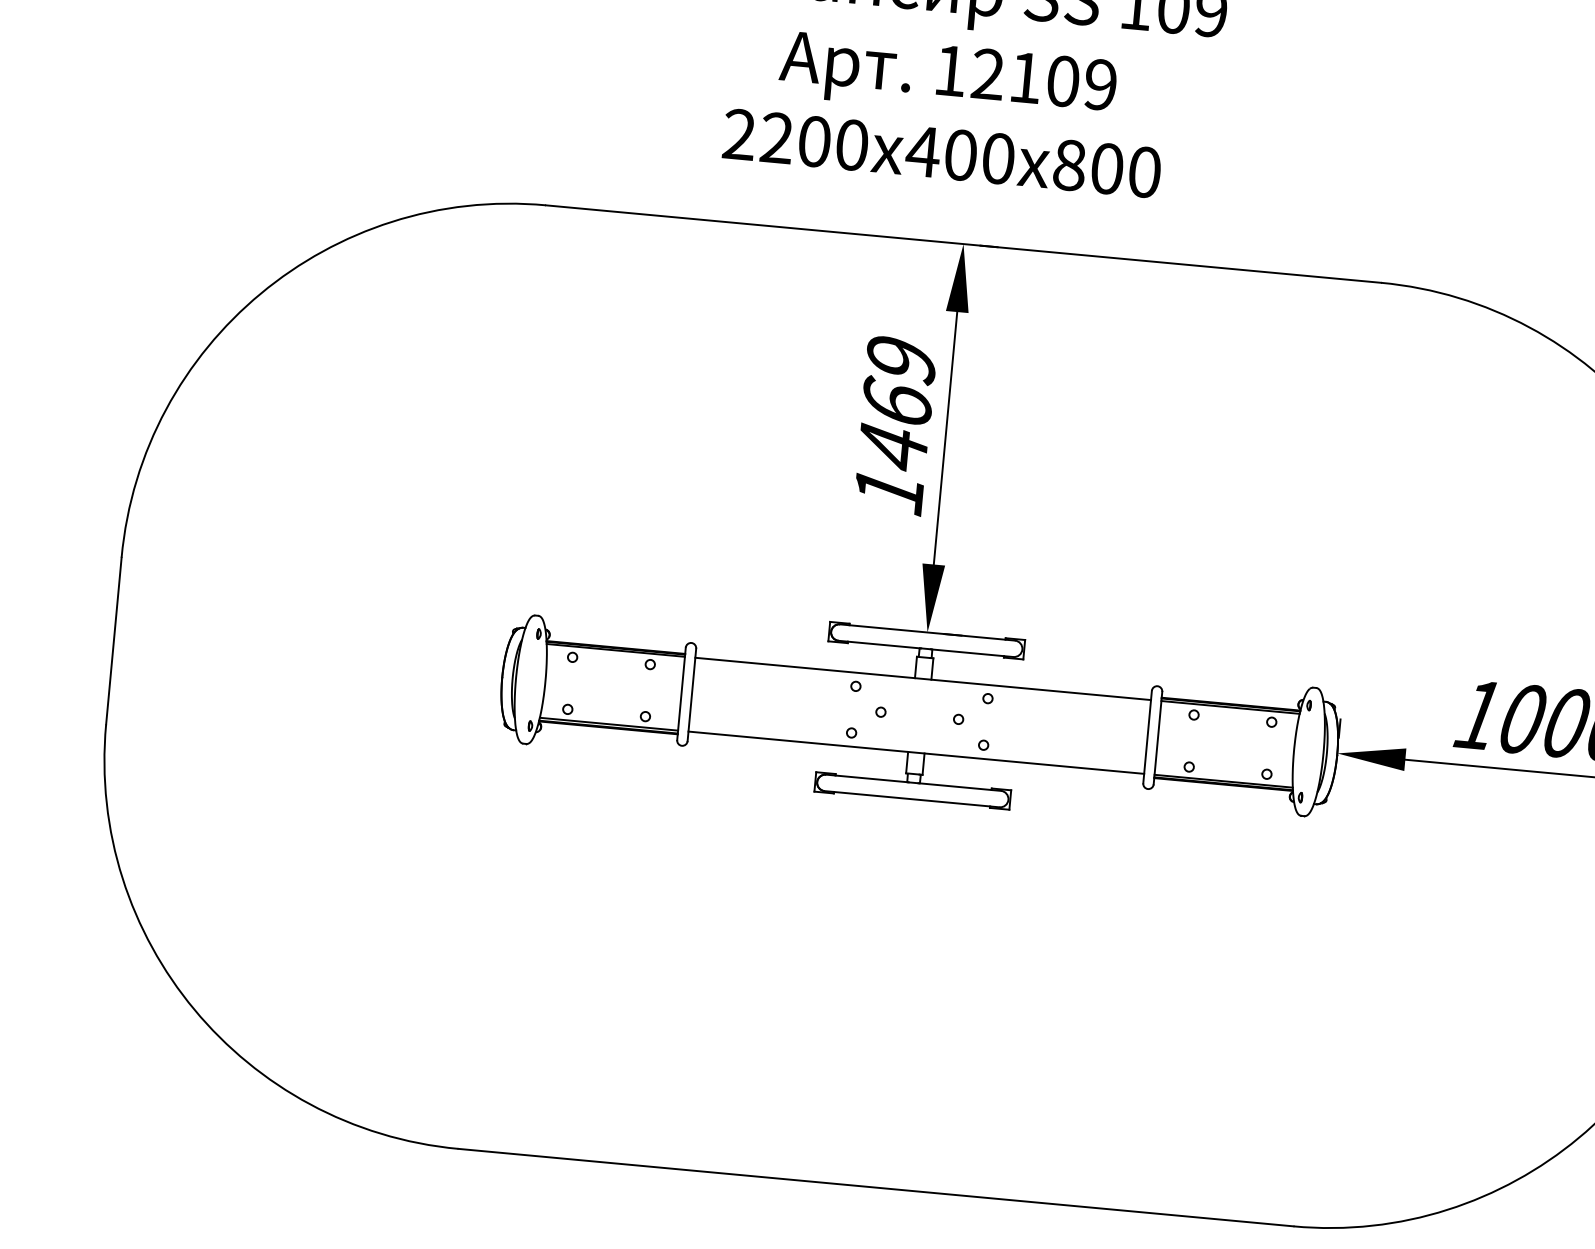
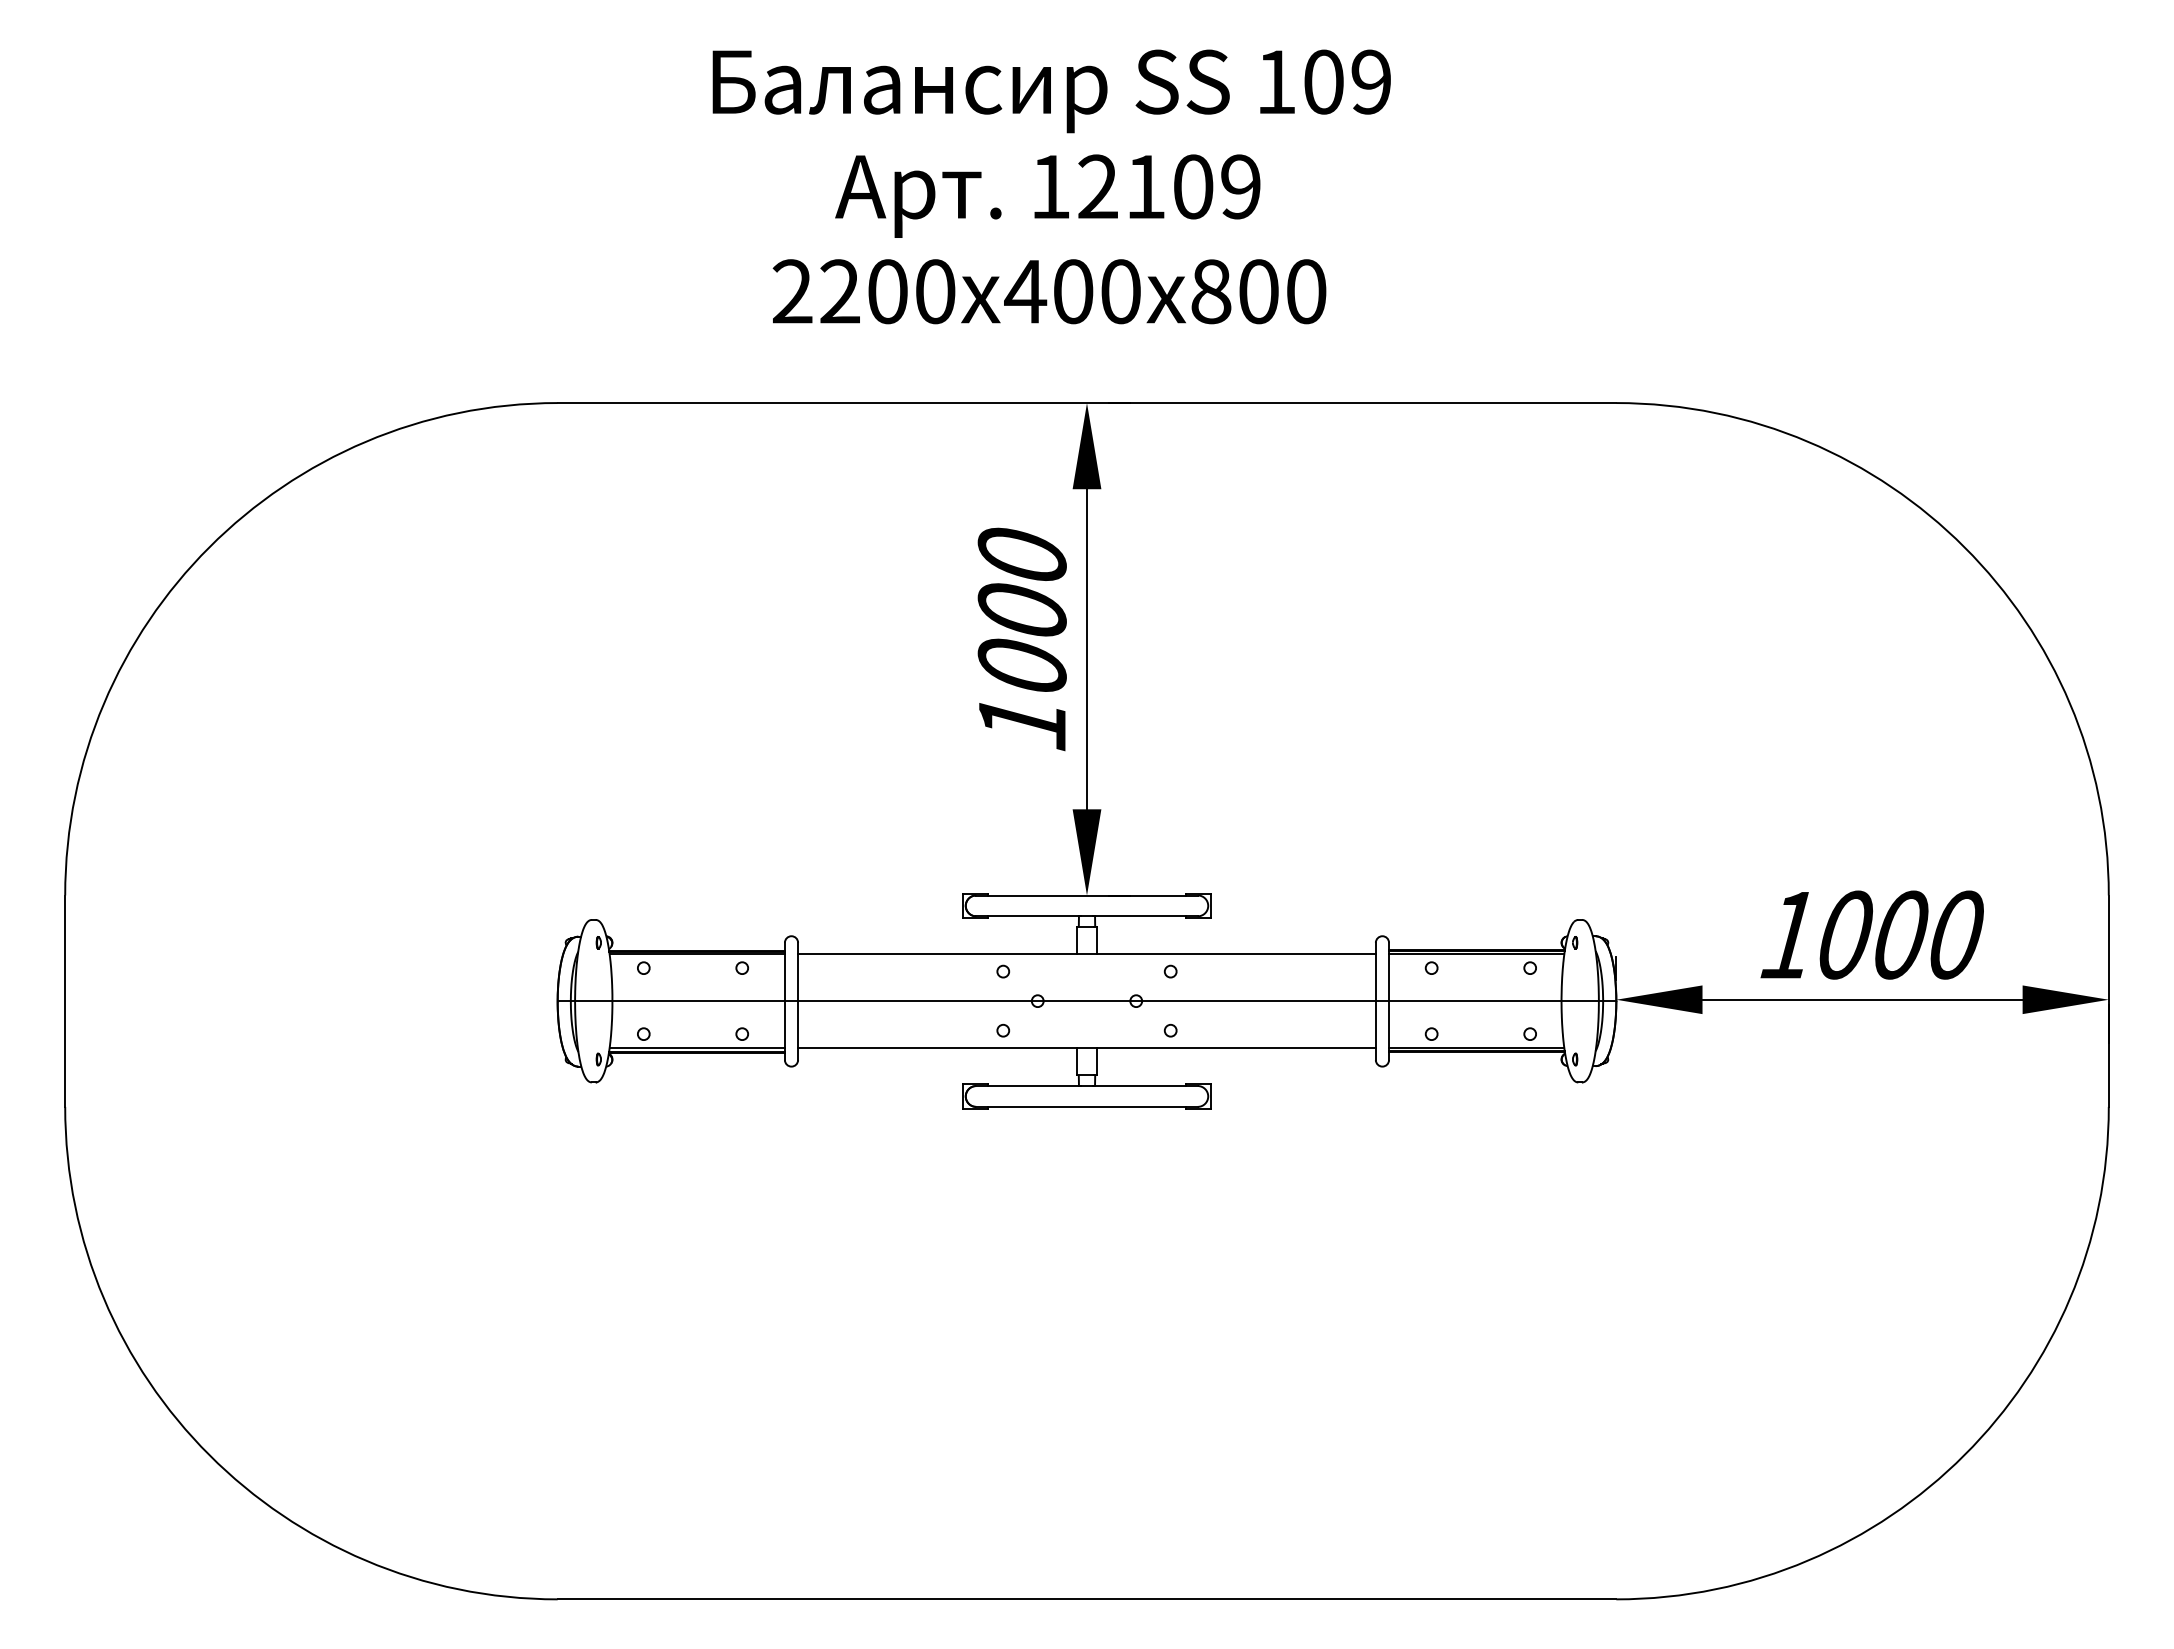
text: (896, 403) -> (1021, 611), 1469 -> 1000
line: (919, 716) -> (1086, 1001), added

